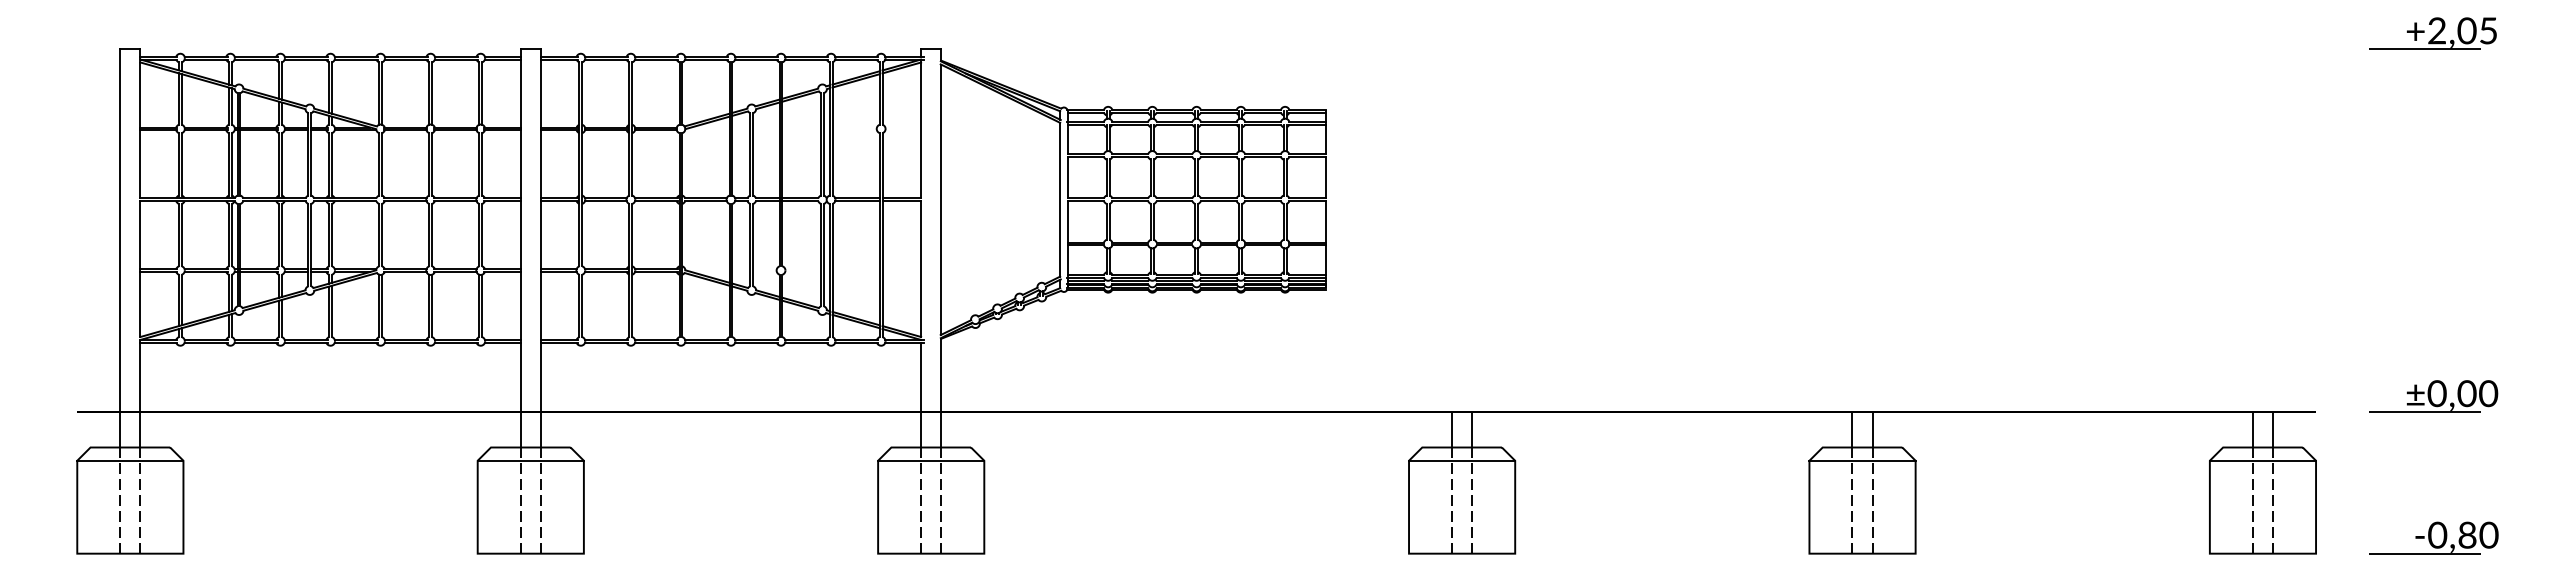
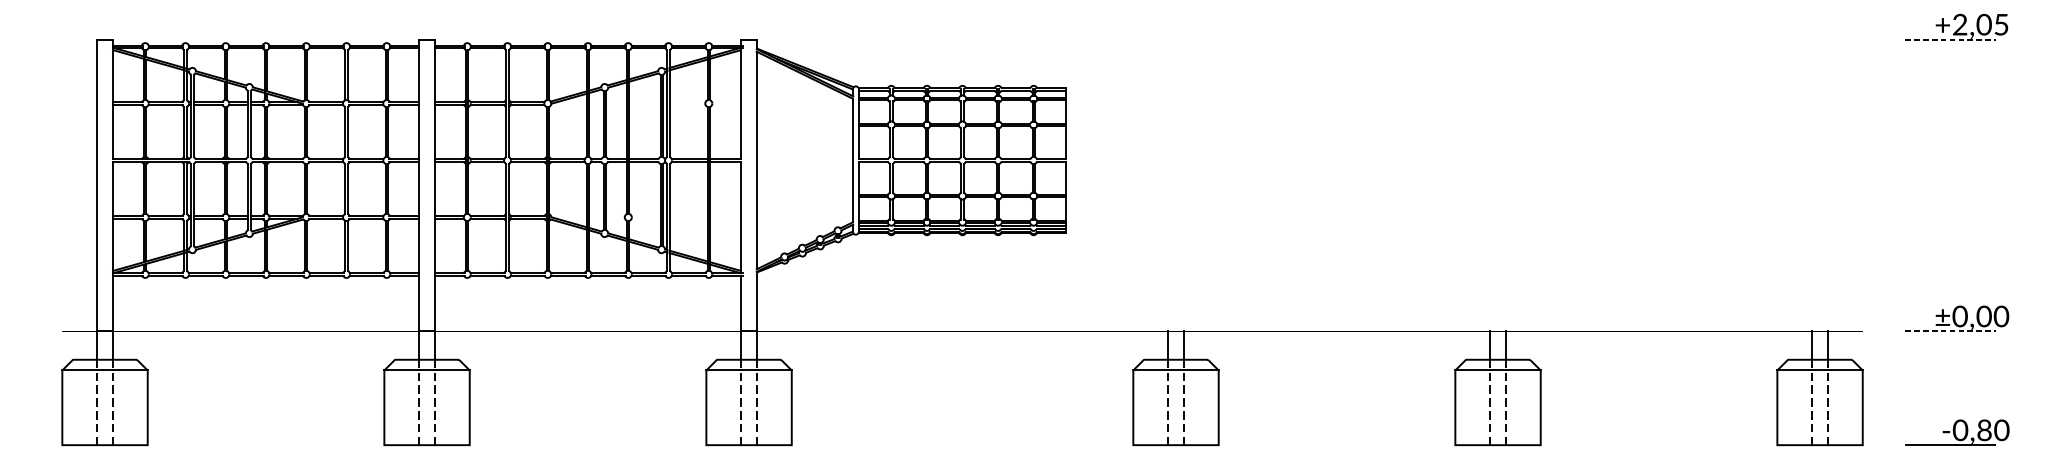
line: (2425, 49) -> (1950, 39), solid -> dashed
line: (2425, 412) -> (1950, 331), solid -> dashed

